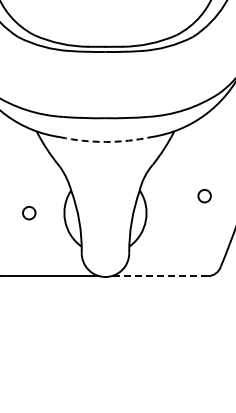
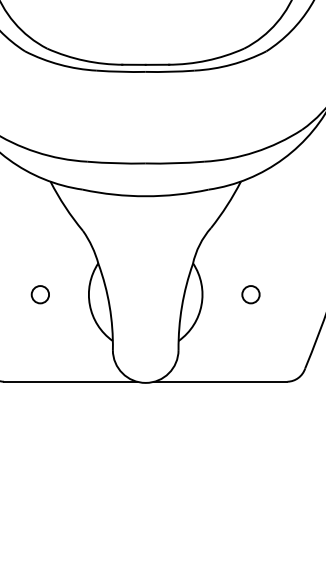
arc: (105, 141) -> (145, 195), dashed -> solid
circle: (204, 196) -> (250, 295), moved
line: (159, 276) -> (220, 382), dashed -> solid

